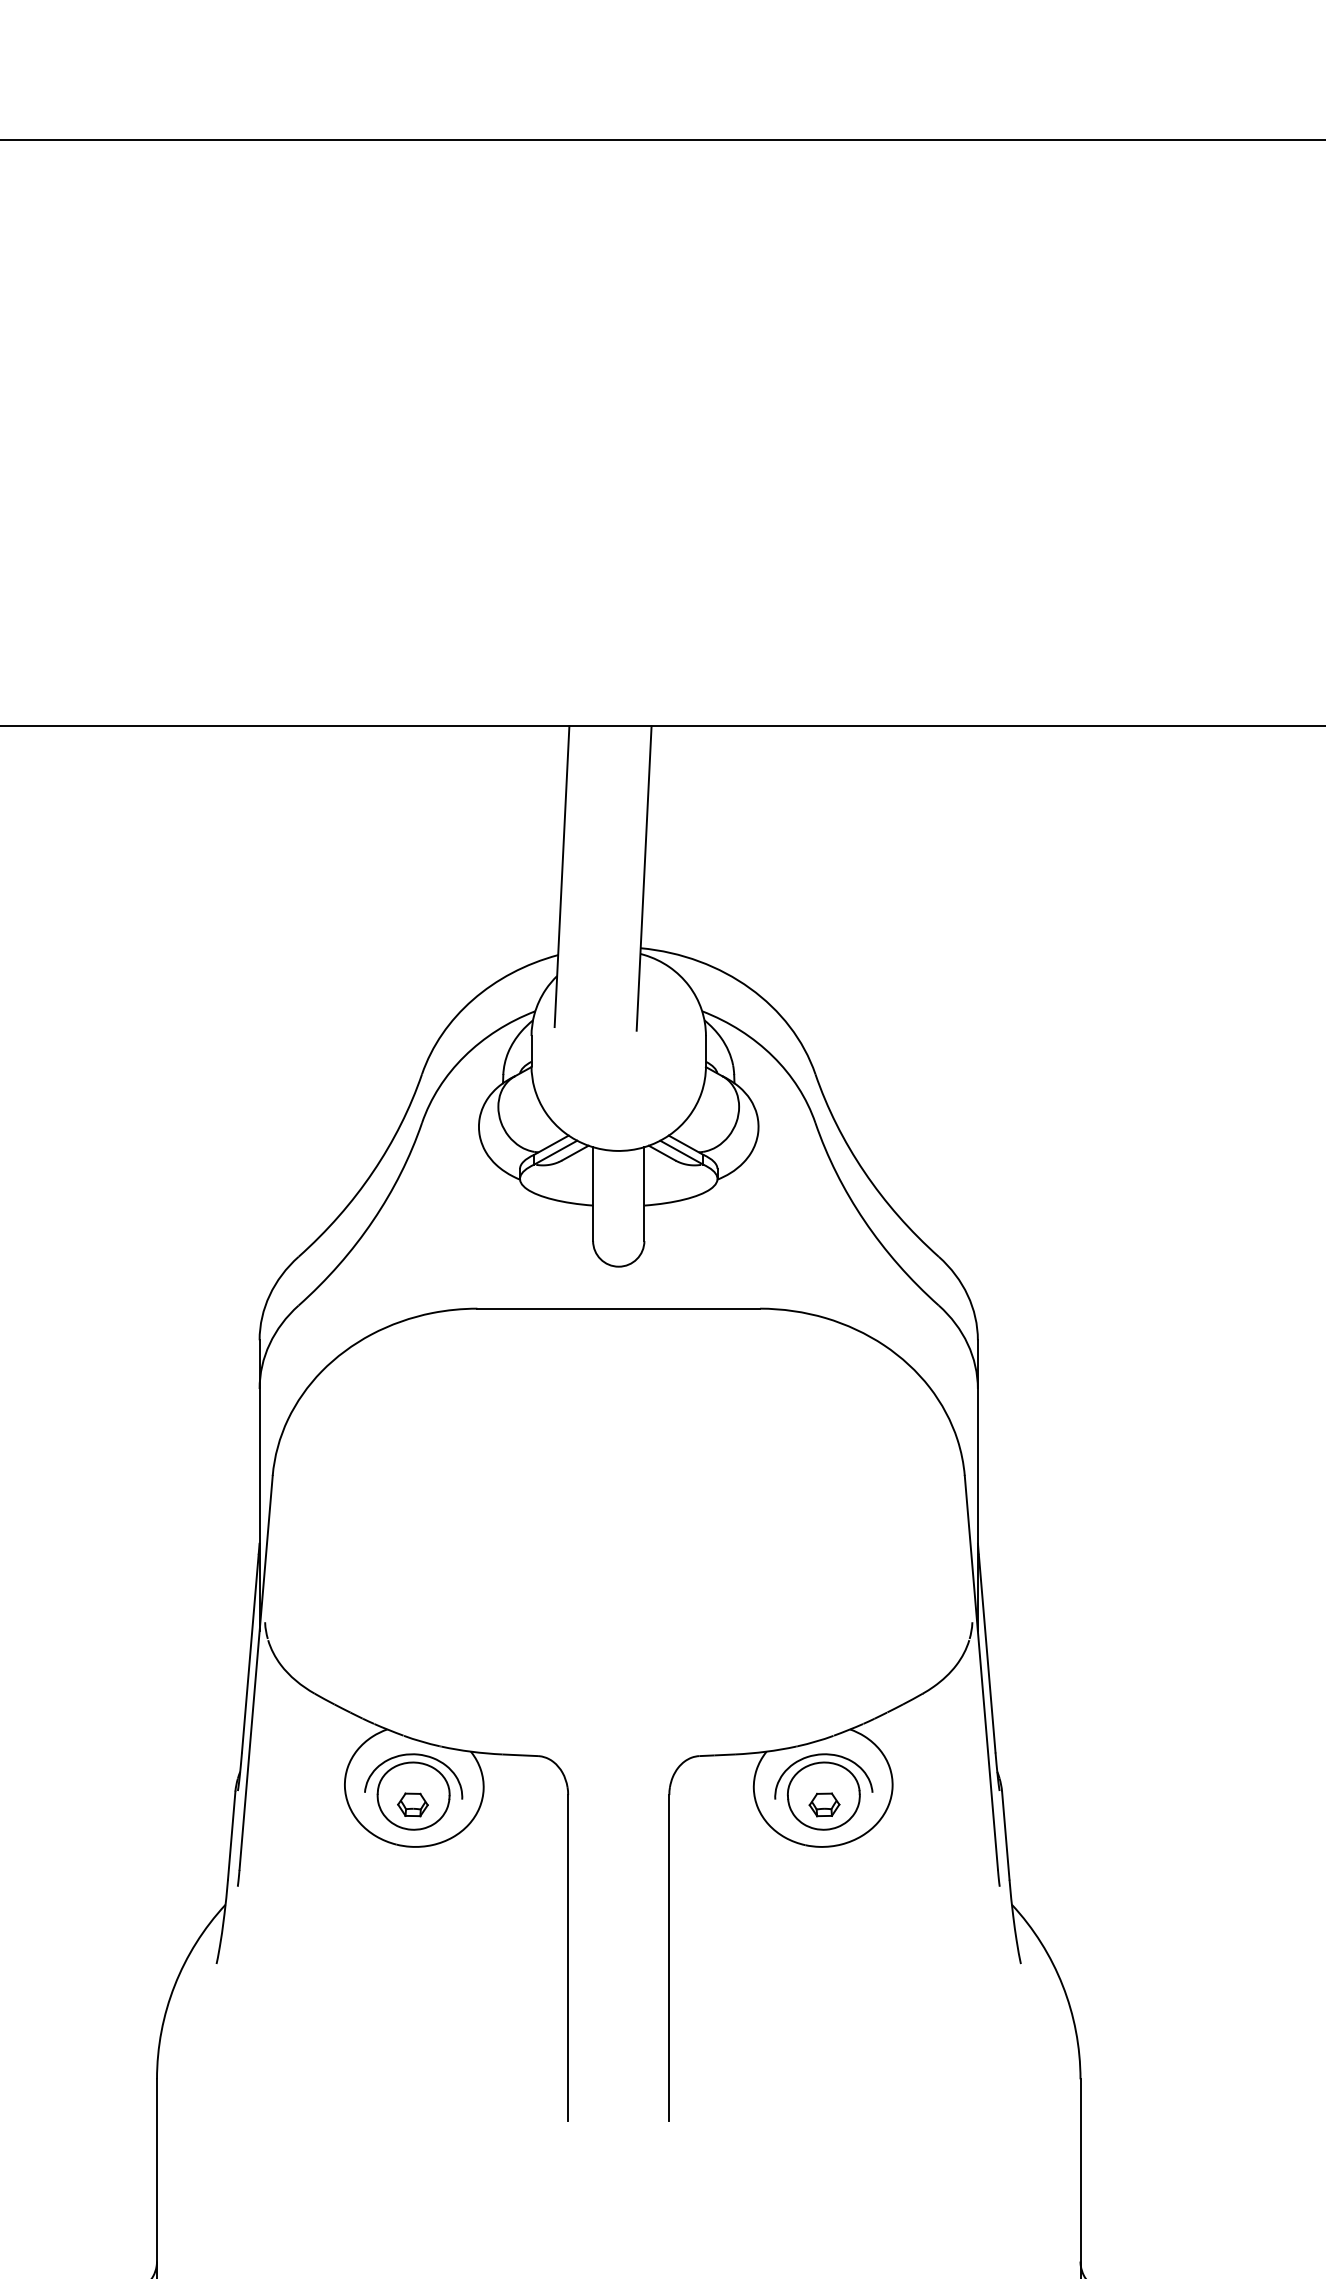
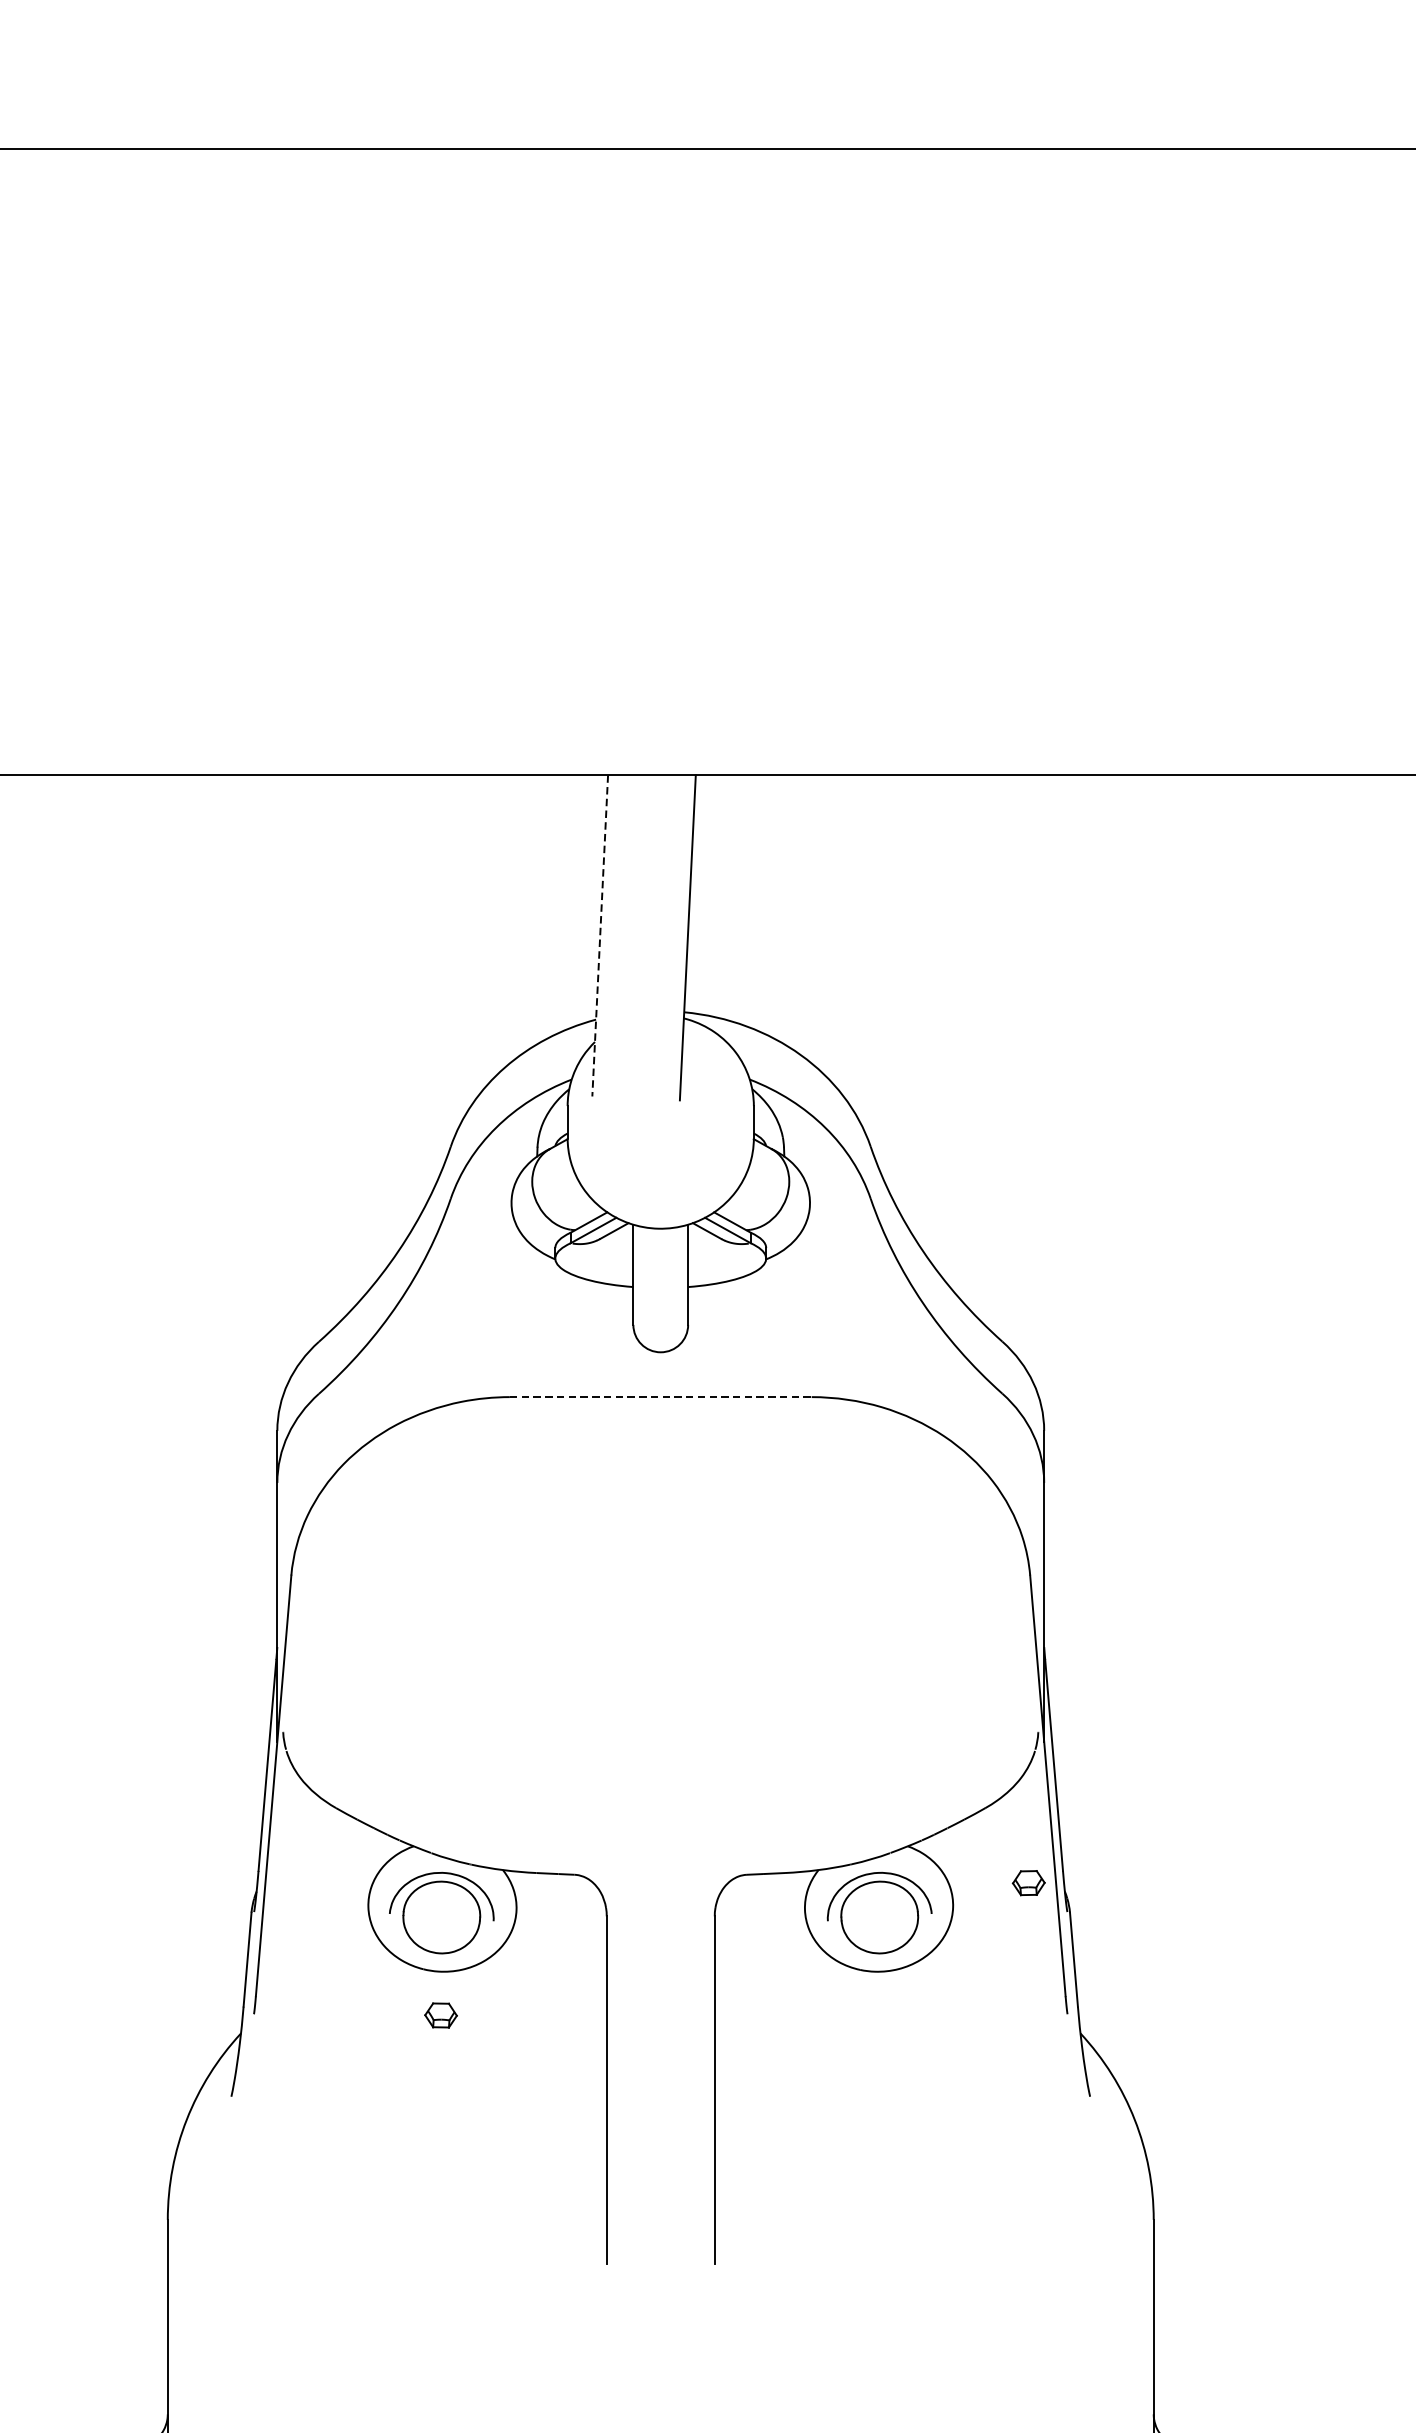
line: (562, 876) -> (600, 935), solid -> dashed
line: (619, 1308) -> (661, 1396), solid -> dashed
part: (412, 1804) -> (440, 2015), moved
part: (824, 1804) -> (1028, 1882), moved

